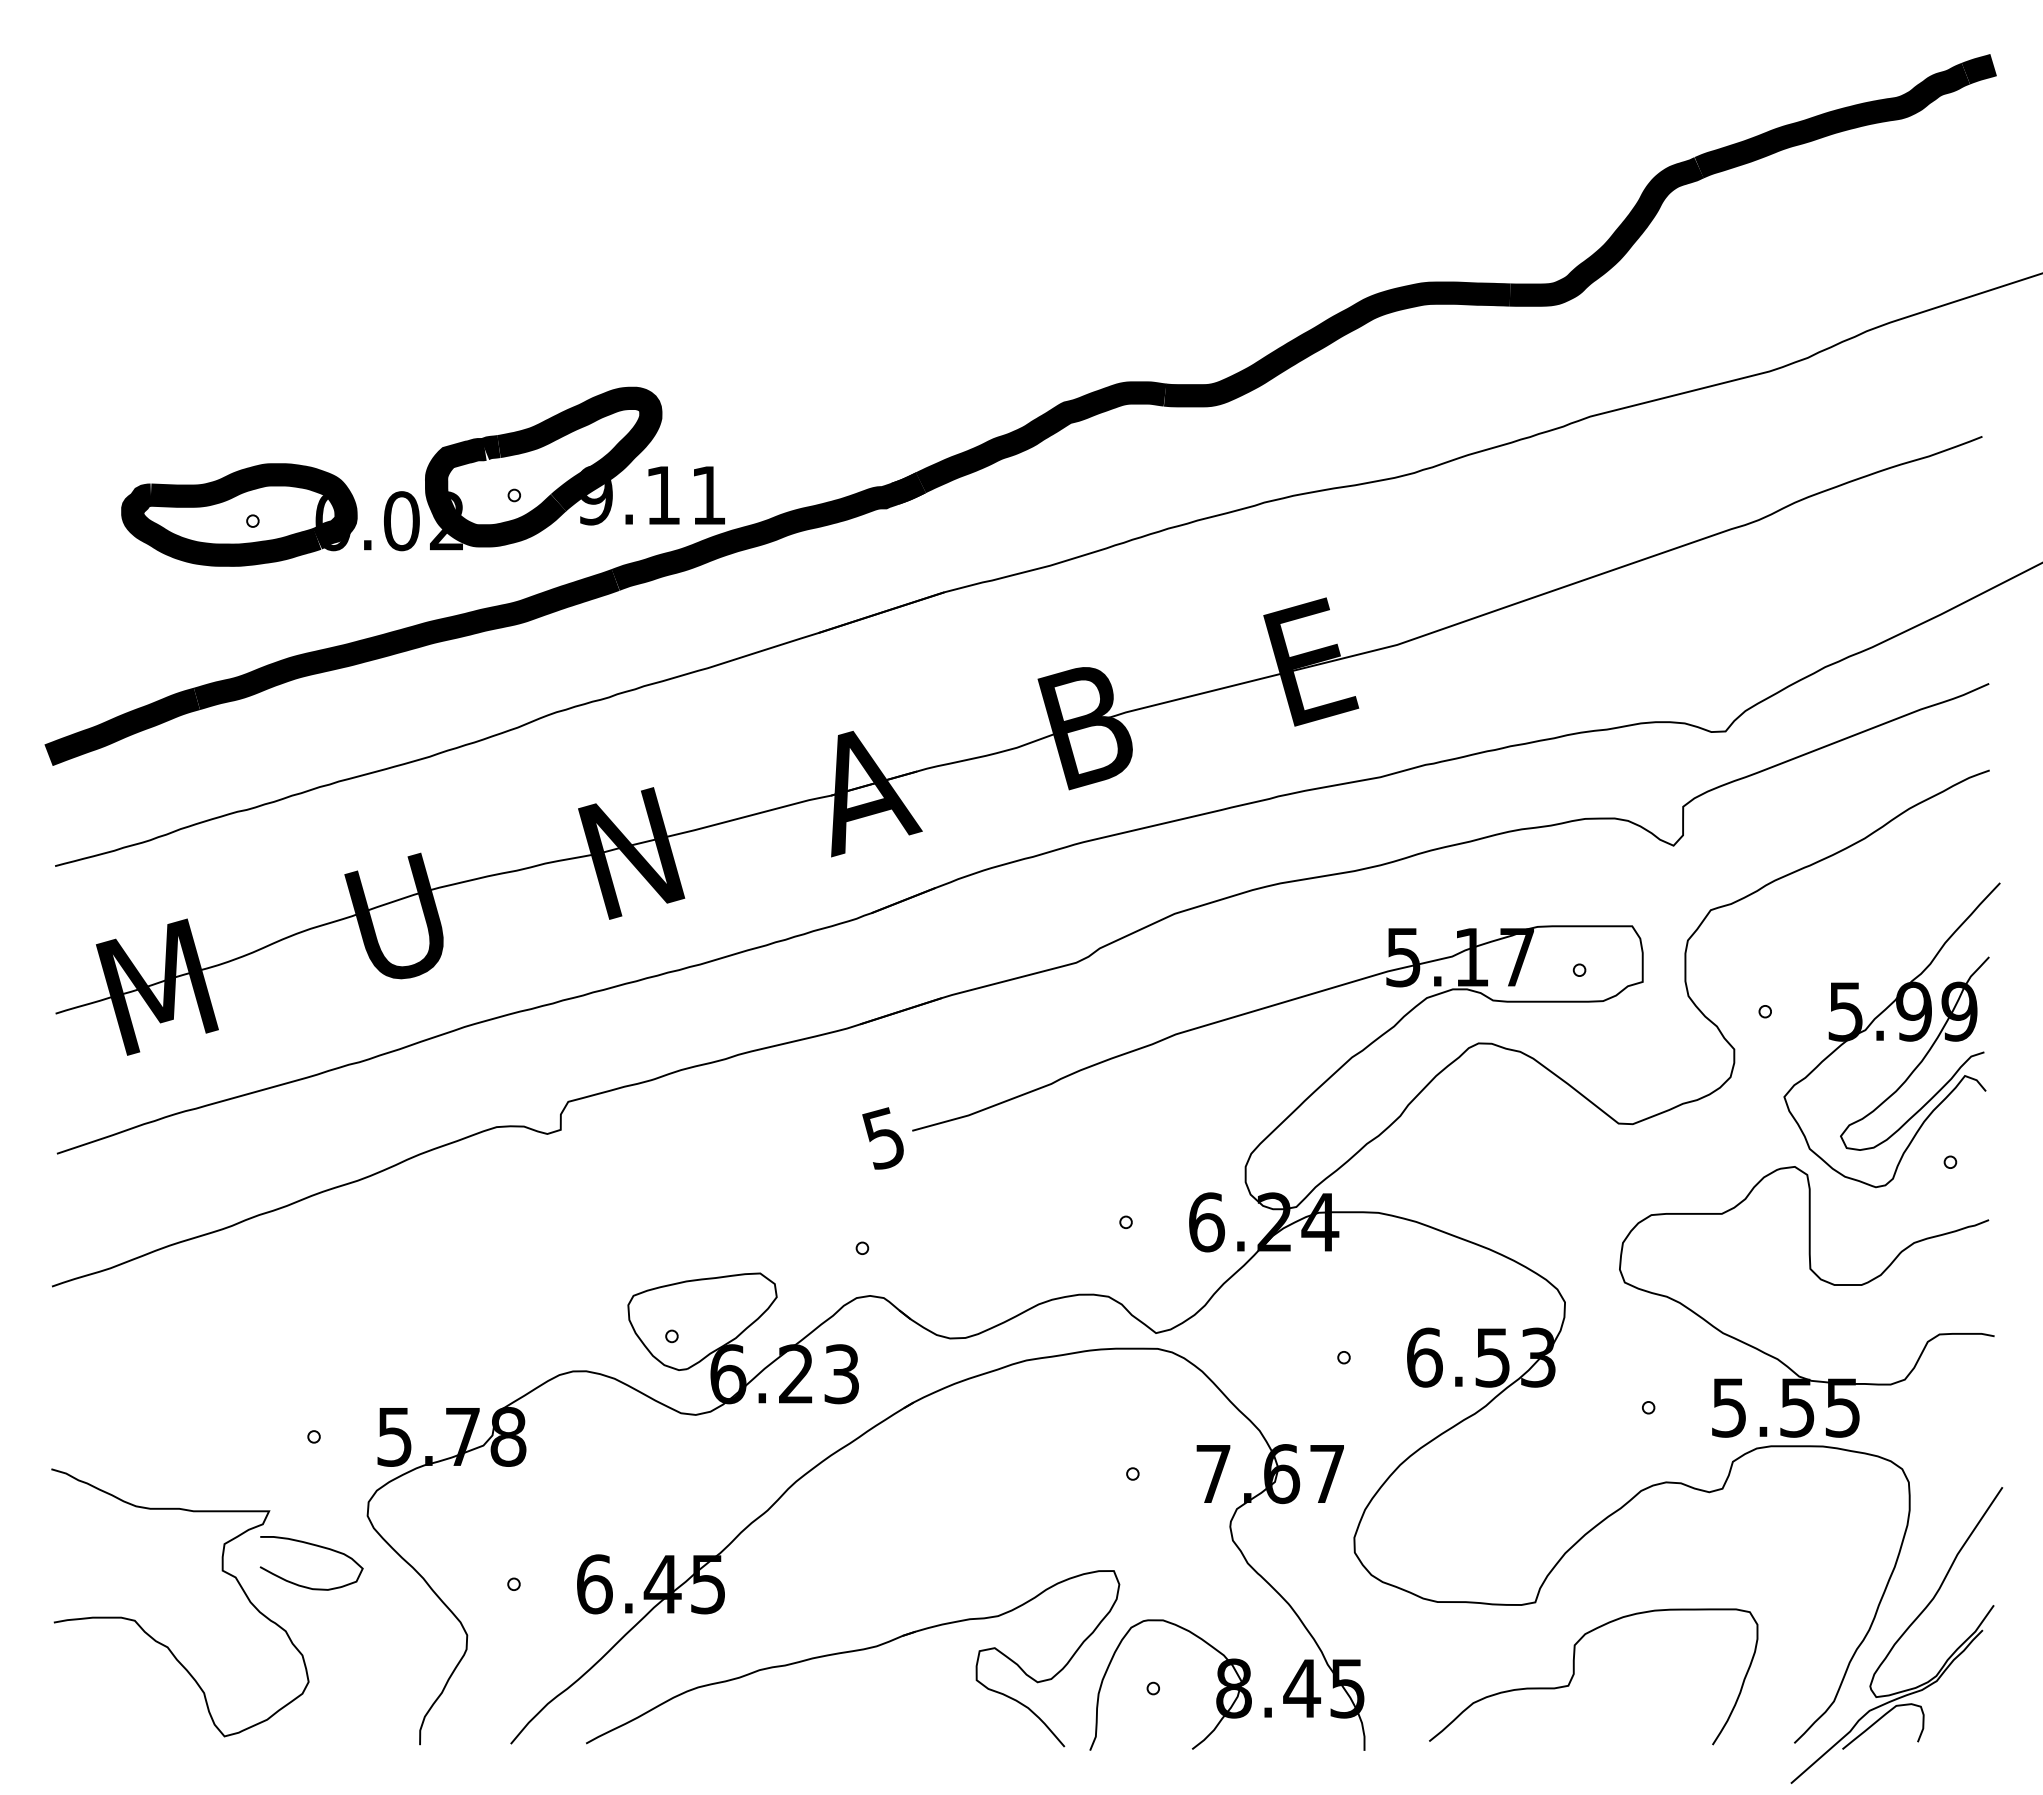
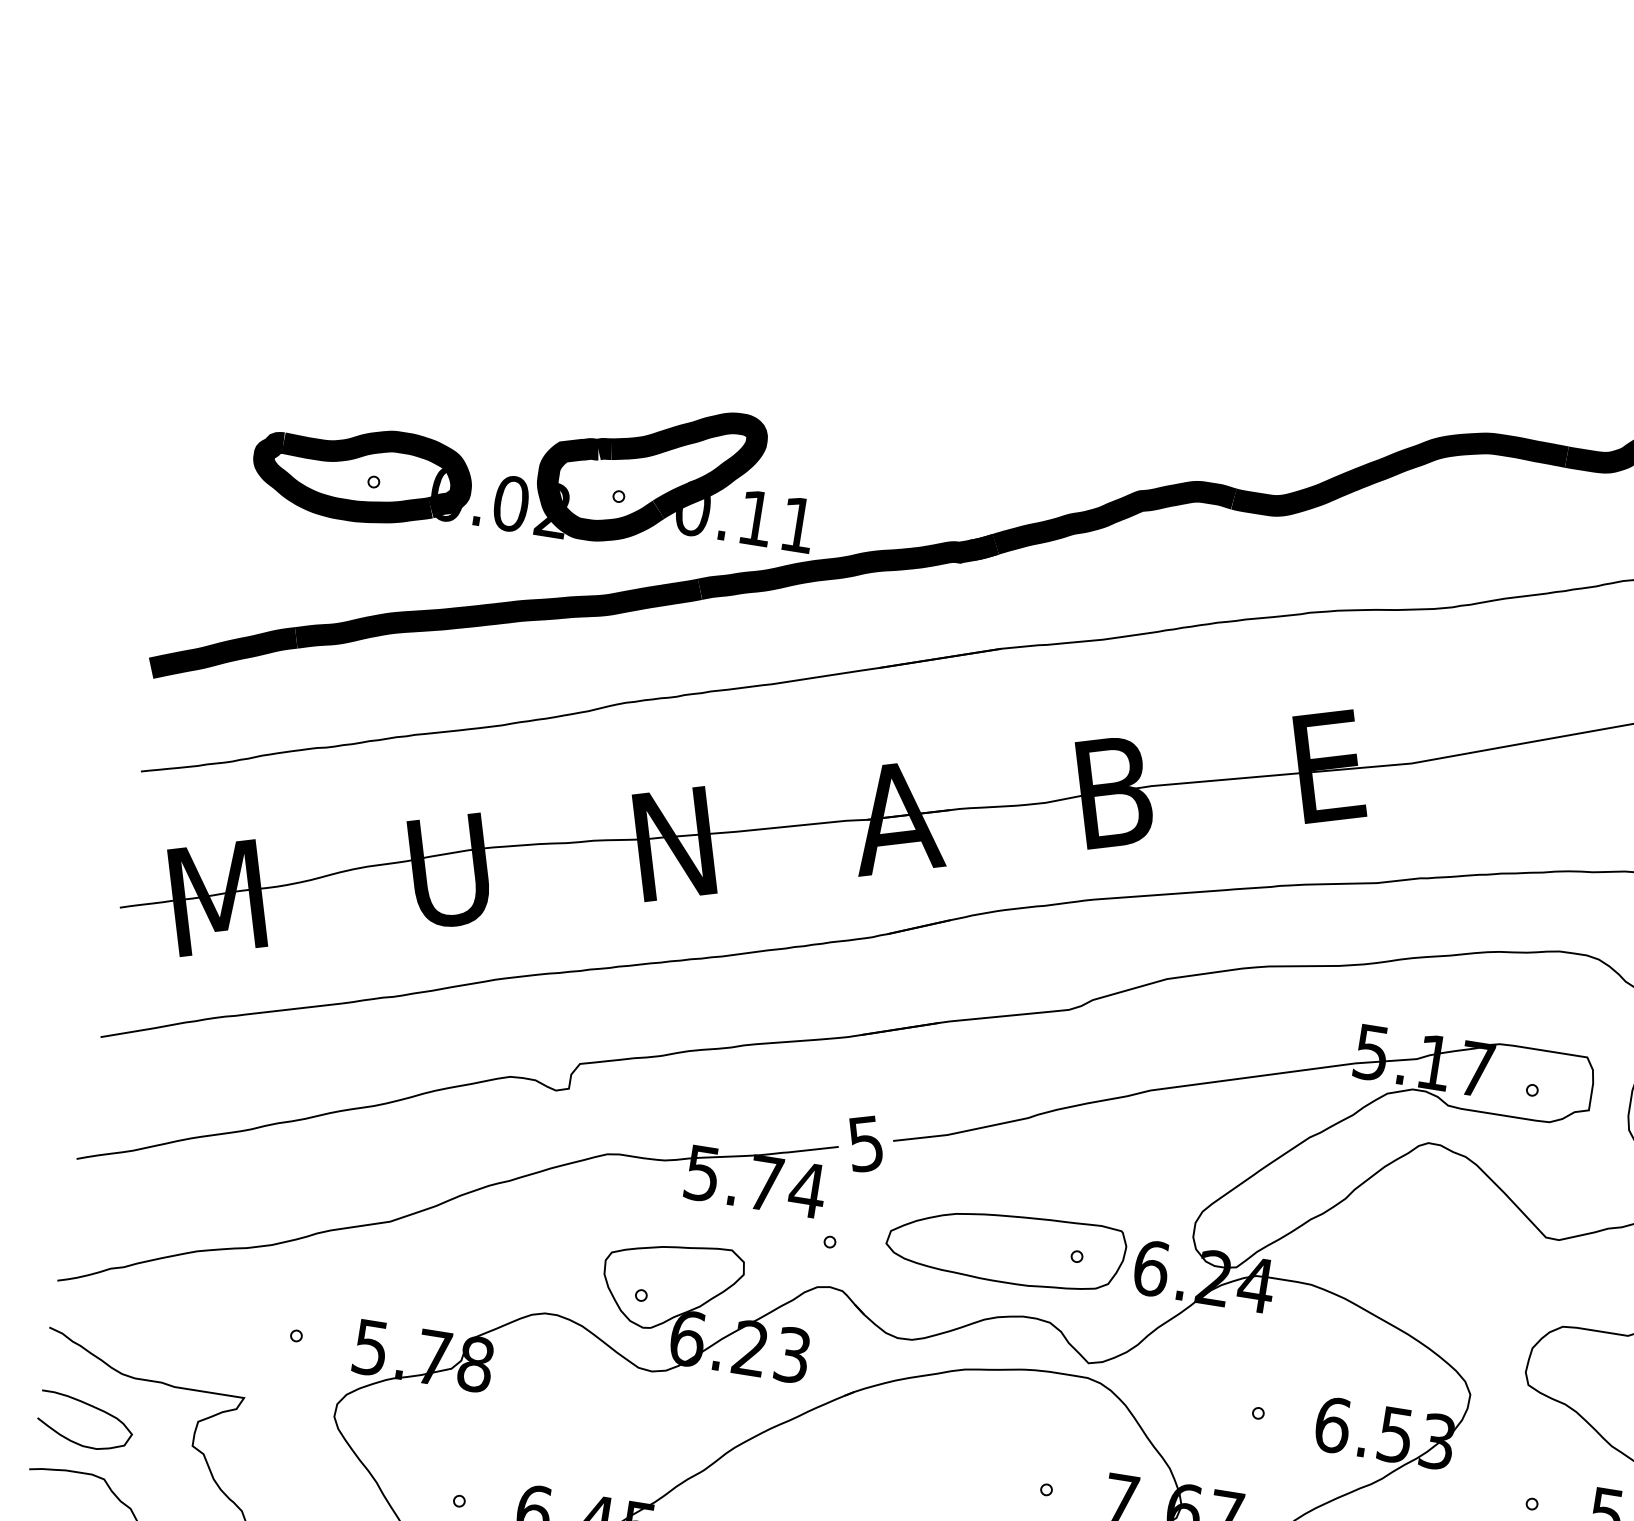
text: (595, 495) -> (693, 508), 9.11 -> 0.11
part: (1049, 1223) -> (1006, 1246), added
part: (446, 1273) -> (442, 1204), added
curve: (315, 1546) -> (91, 1407), moved

